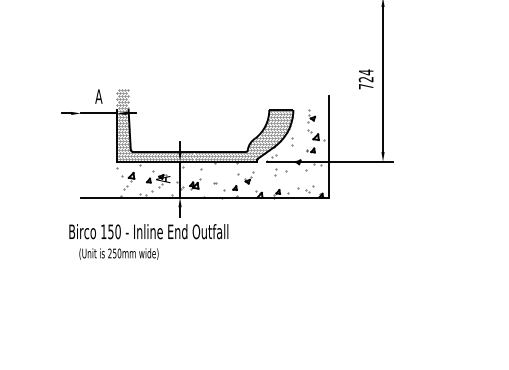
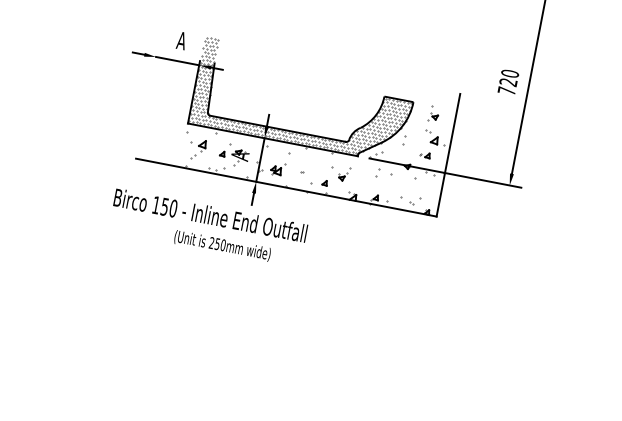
text: (365, 72) -> (509, 73), 724 -> 720
text: (118, 253) -> (222, 245), moved

